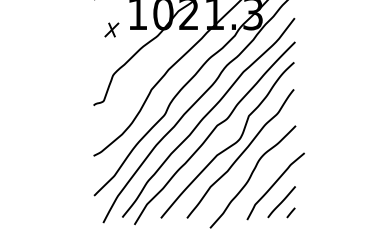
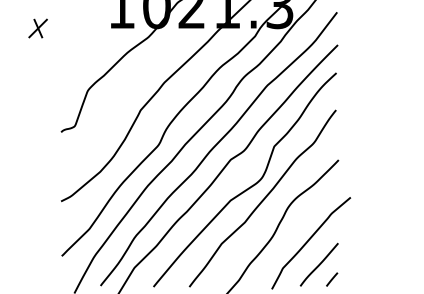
part: (111, 29) -> (37, 27), moved

